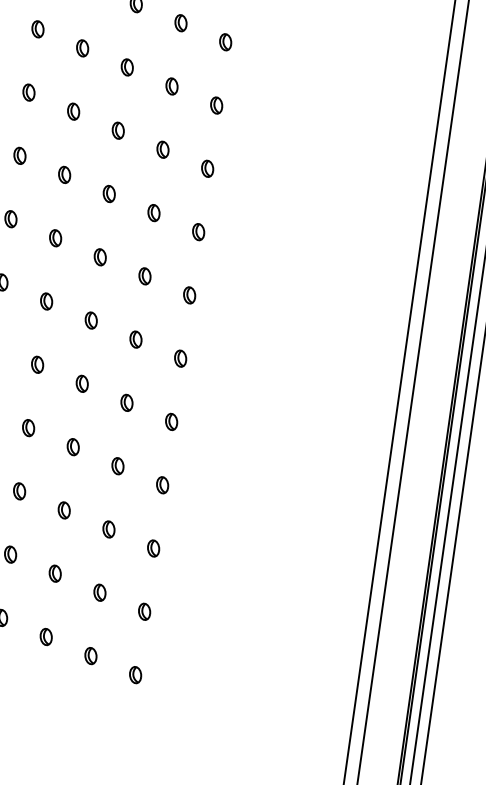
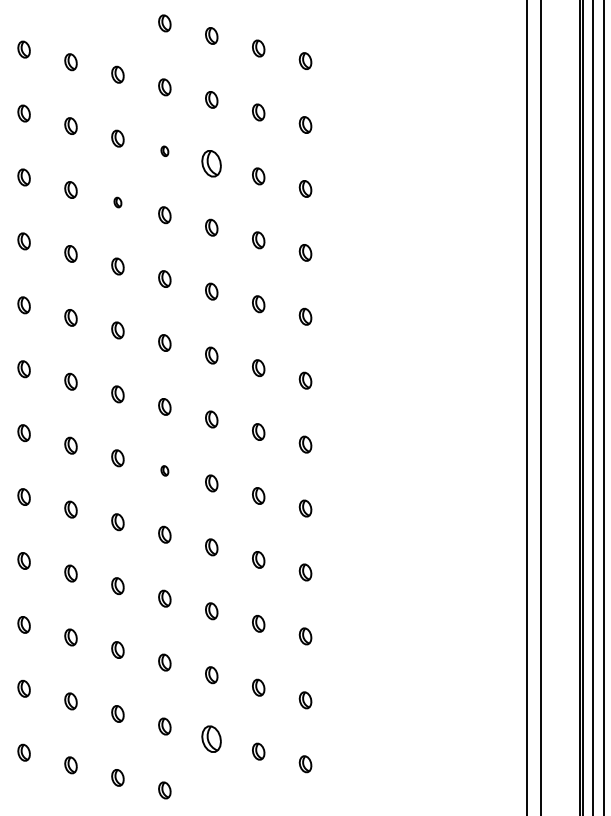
part: (82, 48) -> (164, 151), size x0.6
part: (127, 67) -> (211, 163), size x1.6
part: (28, 92) -> (117, 202), size x0.6
part: (37, 364) -> (164, 470), size x0.6
part: (46, 636) -> (211, 738), size x1.6

